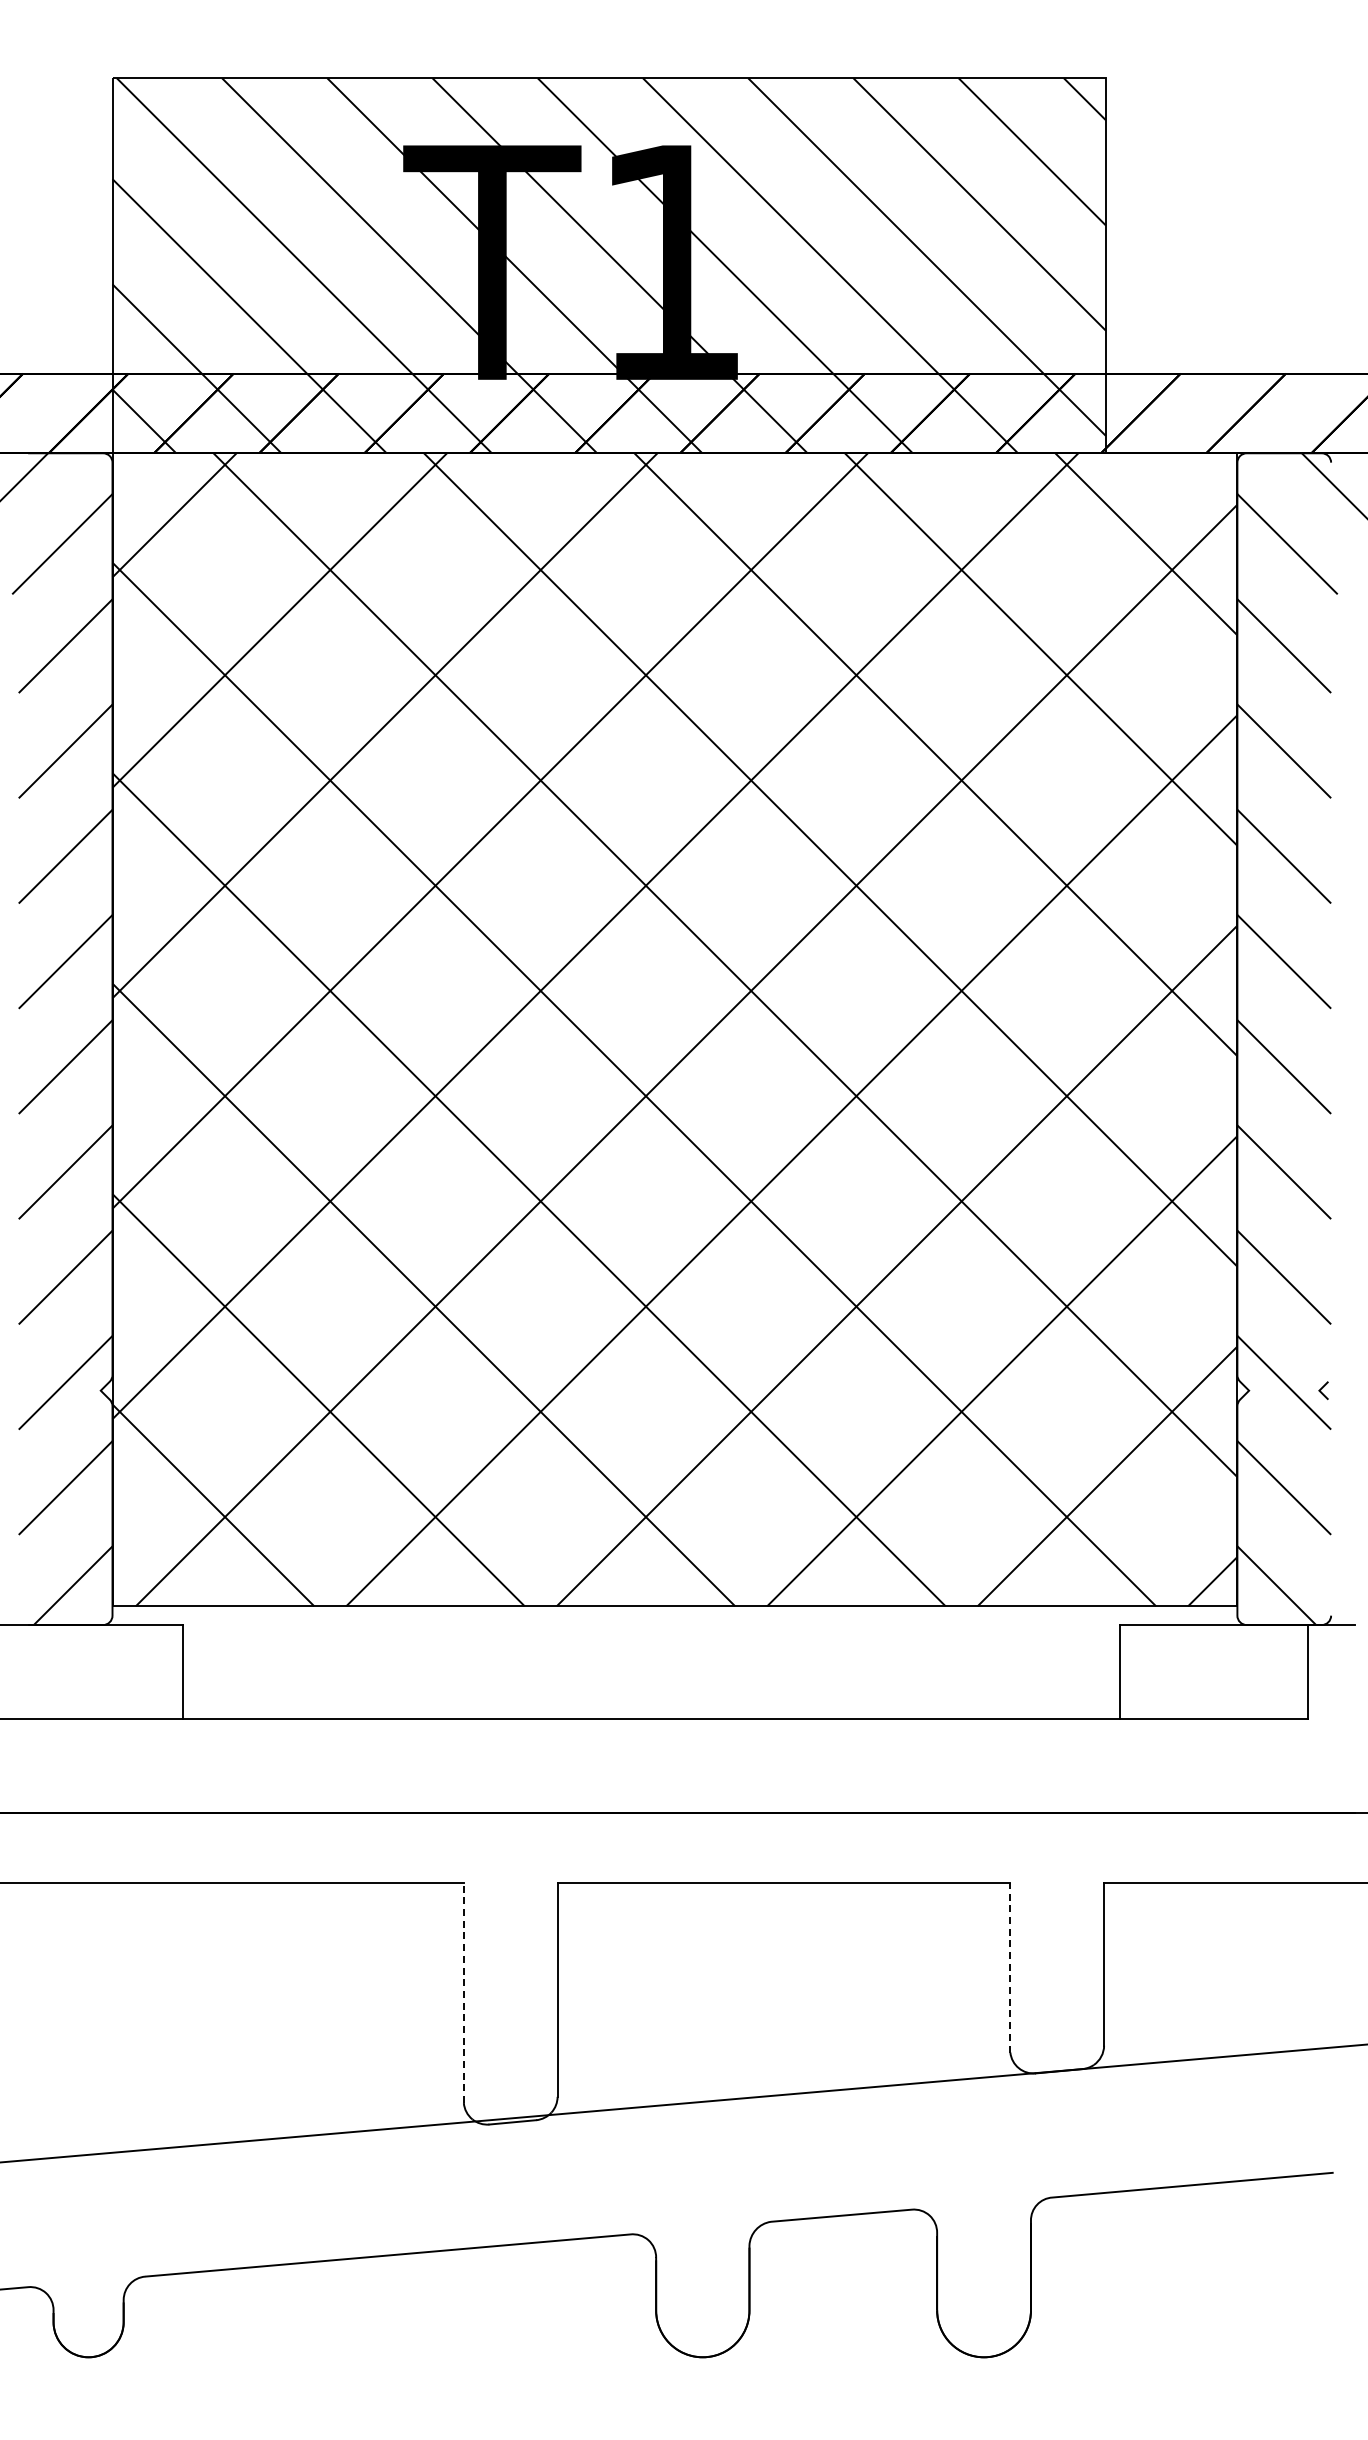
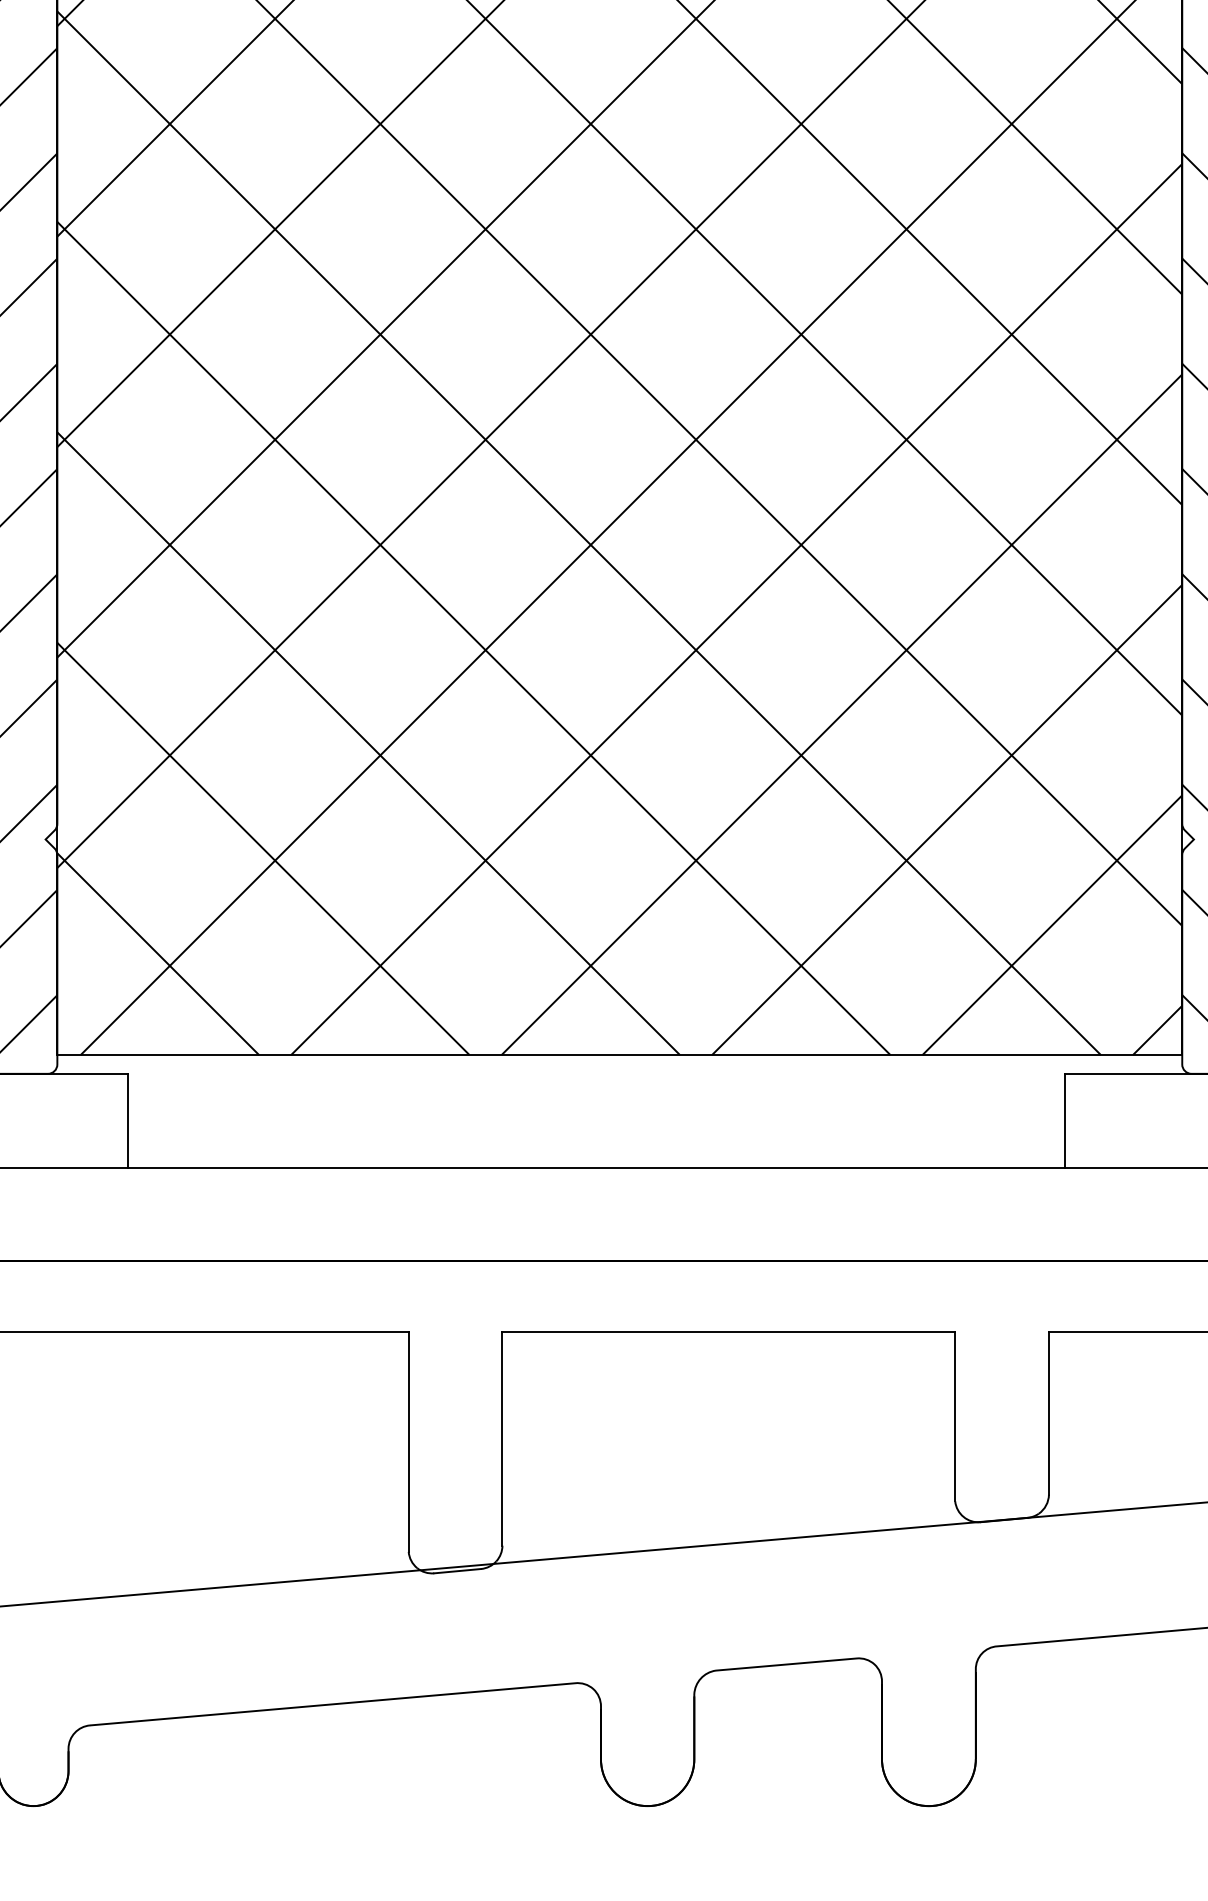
line: (1010, 1967) -> (955, 1416), dashed -> solid
line: (463, 1992) -> (408, 1441), dashed -> solid

